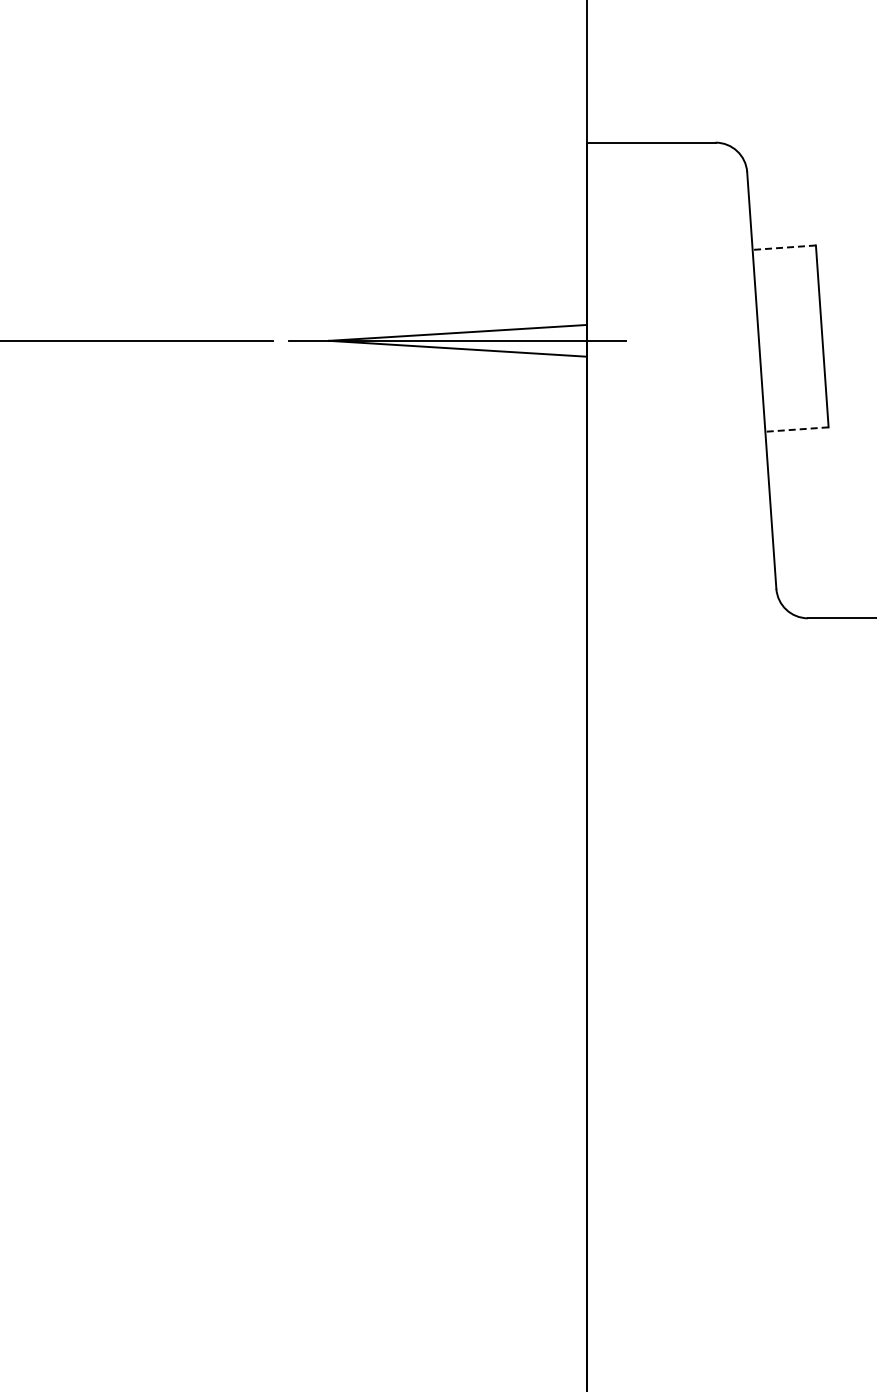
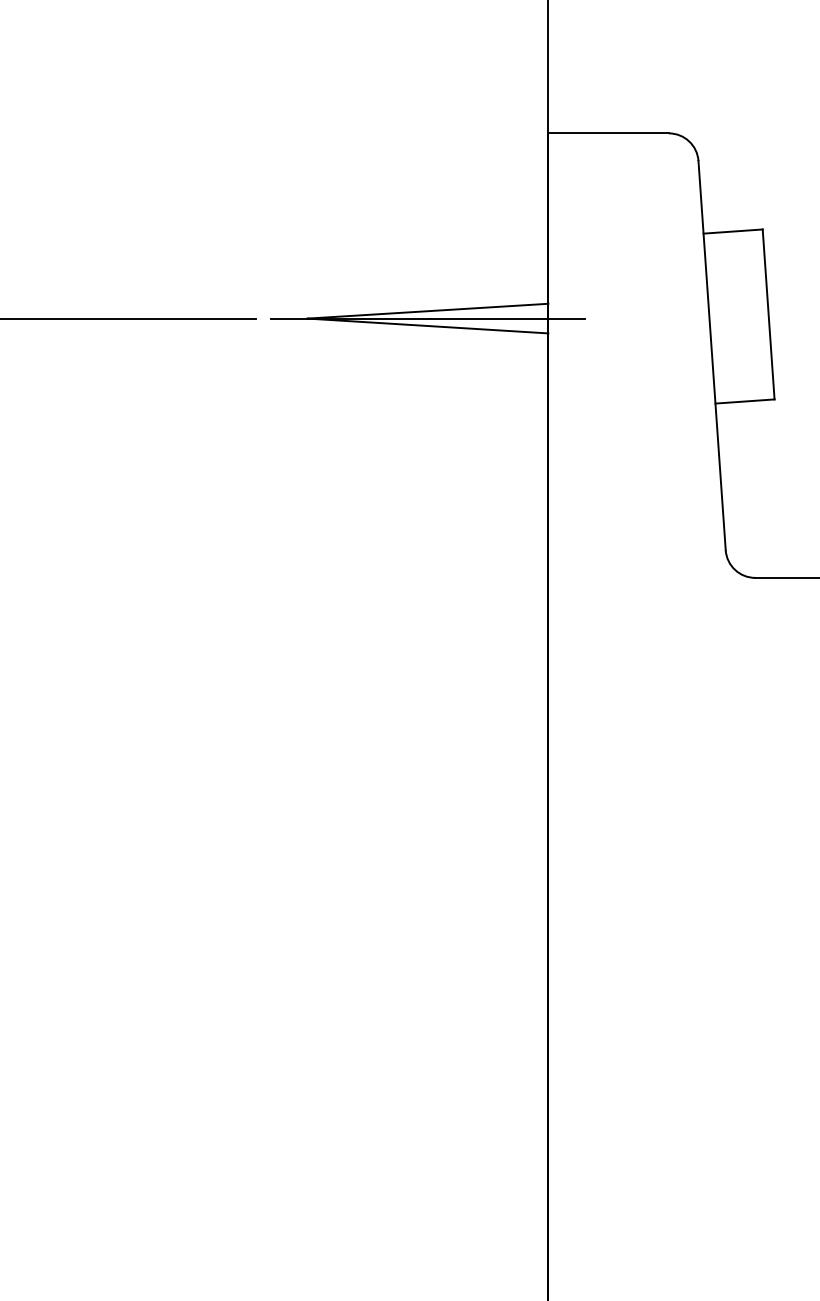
line: (784, 247) -> (733, 231), dashed -> solid
line: (796, 429) -> (744, 401), dashed -> solid

